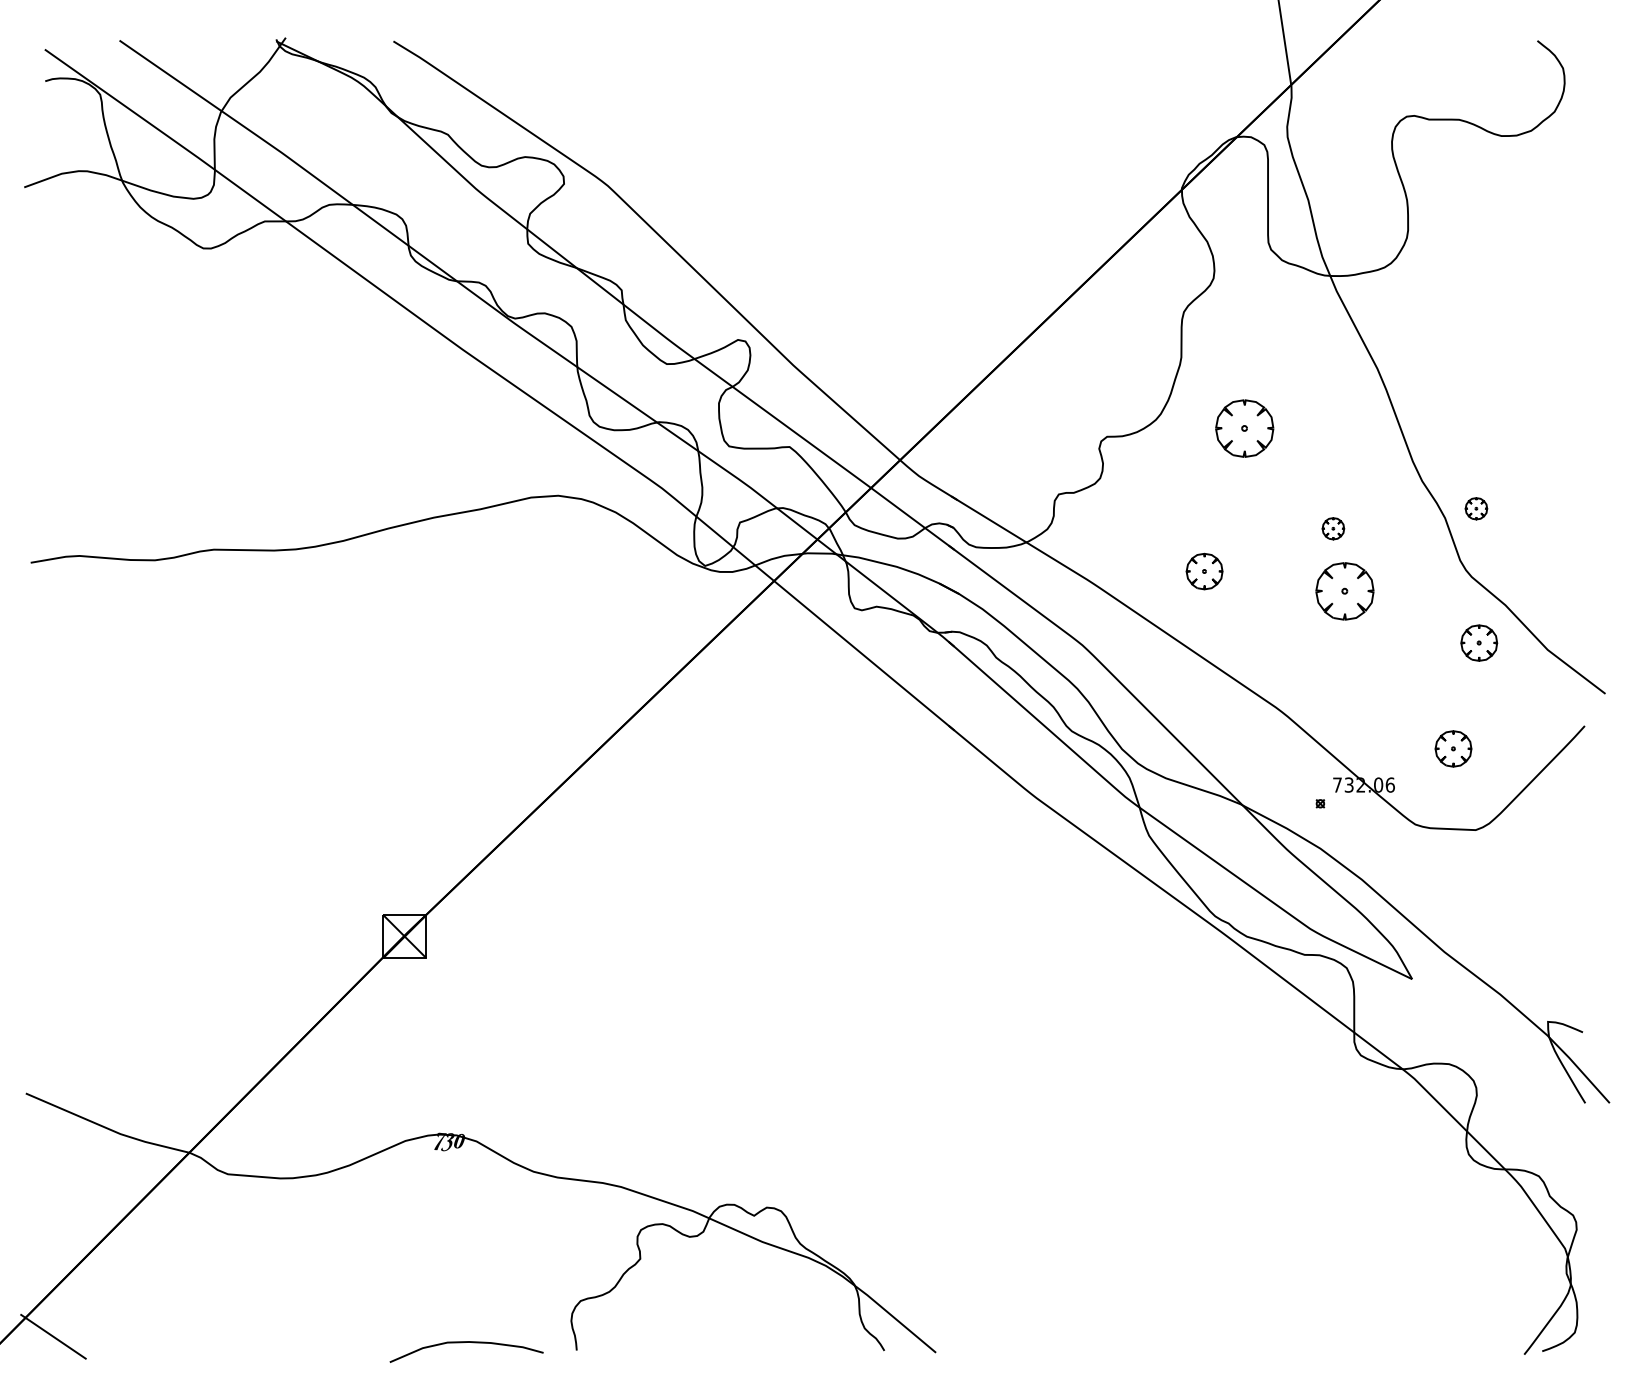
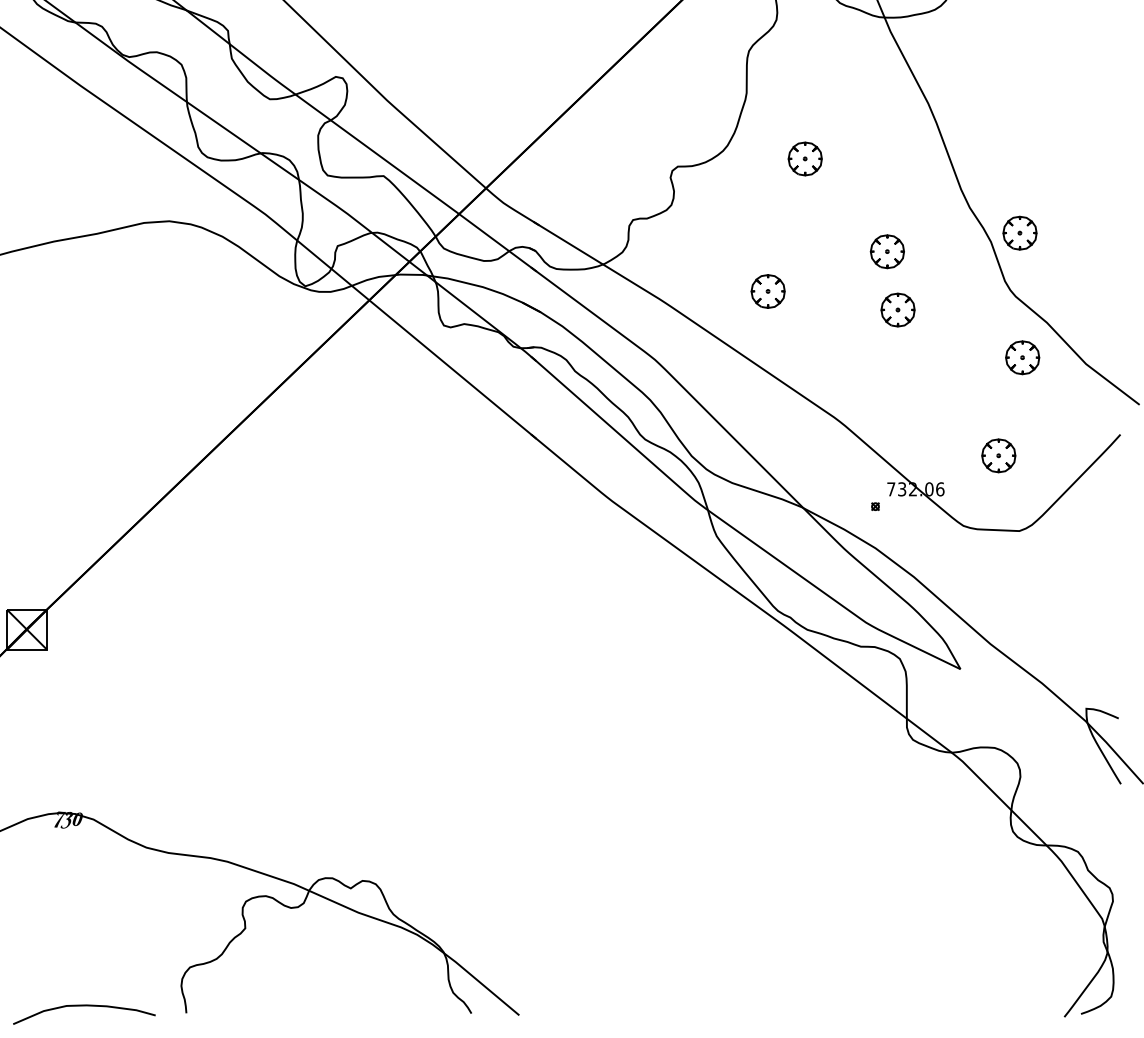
part: (1244, 428) -> (805, 158), size x0.62
part: (1476, 508) -> (1020, 233), size x1.67
part: (1333, 528) -> (887, 251), size x1.67
part: (1344, 591) -> (897, 309), size x0.62

